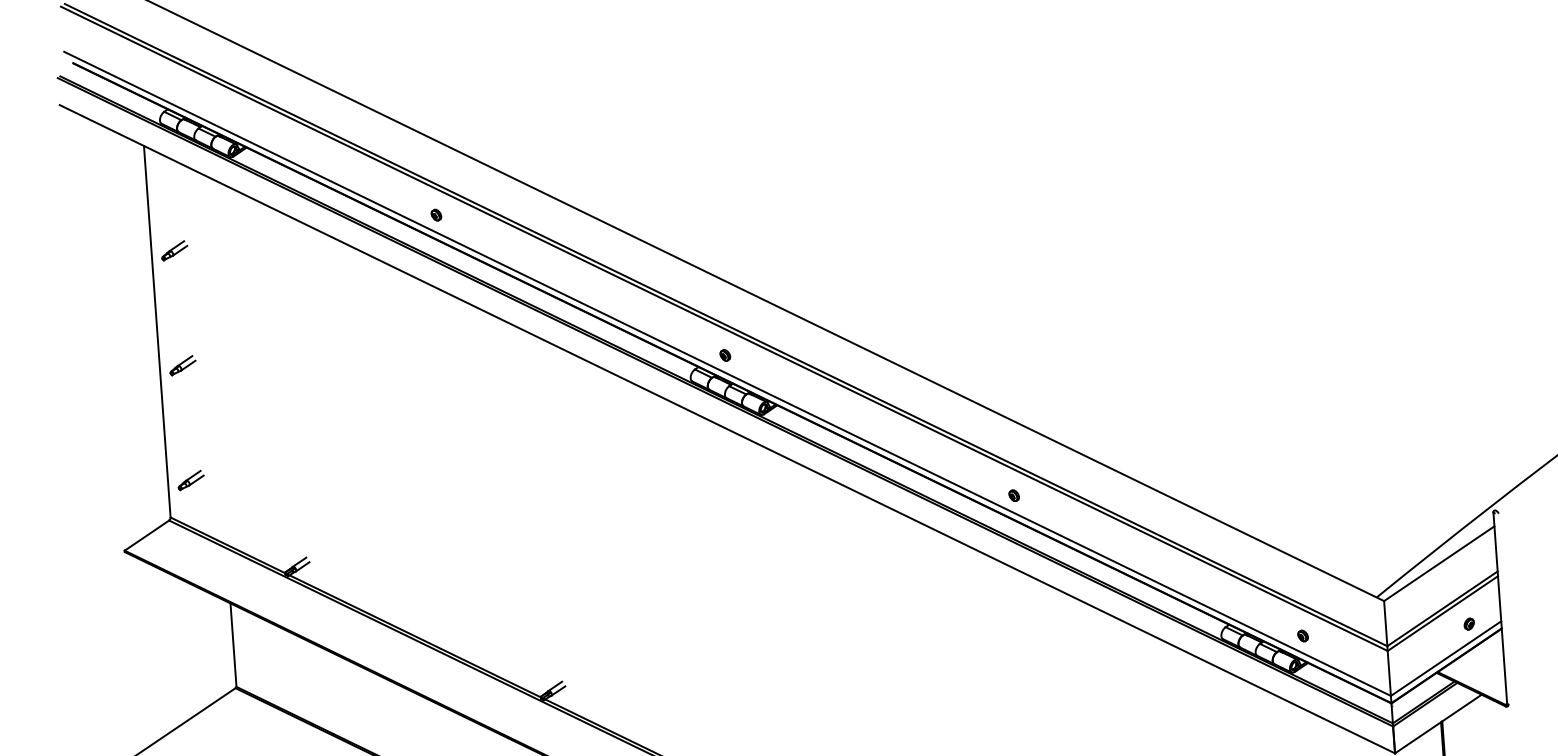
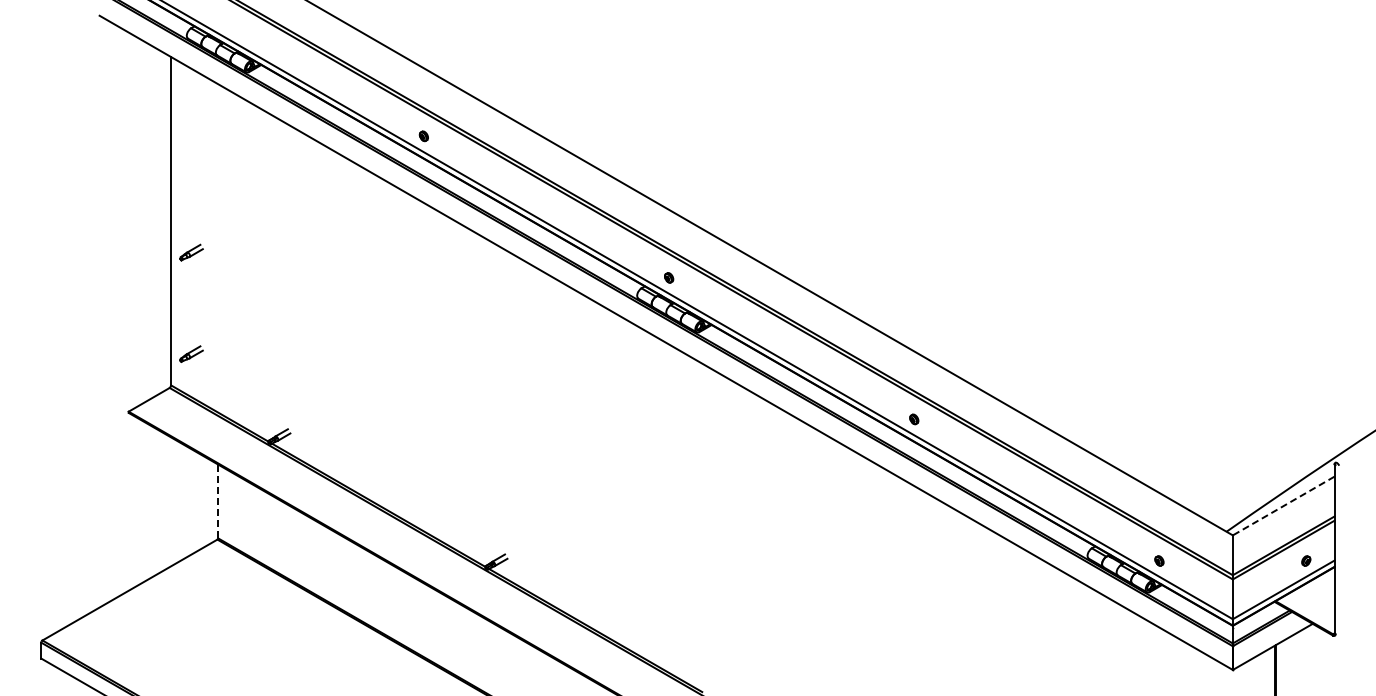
part: (174, 251) -> (191, 151), removed
line: (1439, 564) -> (1283, 506), solid -> dashed
line: (233, 645) -> (218, 501), solid -> dashed

